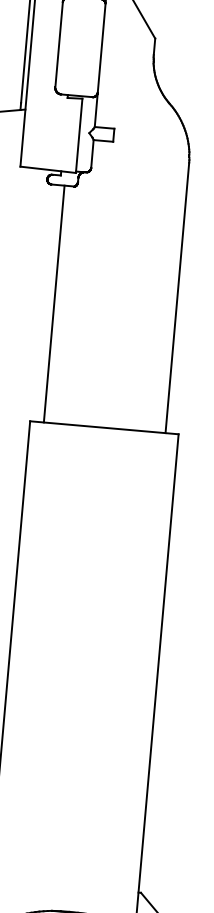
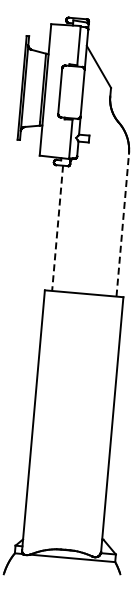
line: (176, 298) -> (122, 225), solid -> dashed
line: (54, 304) -> (57, 228), solid -> dashed

